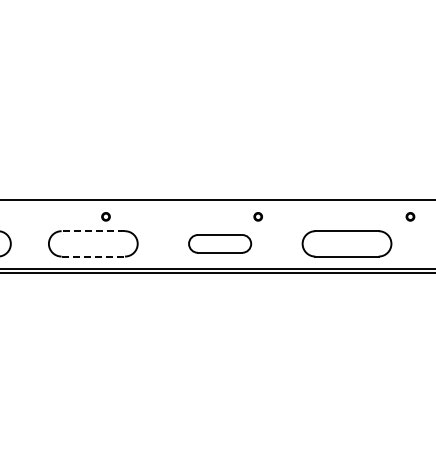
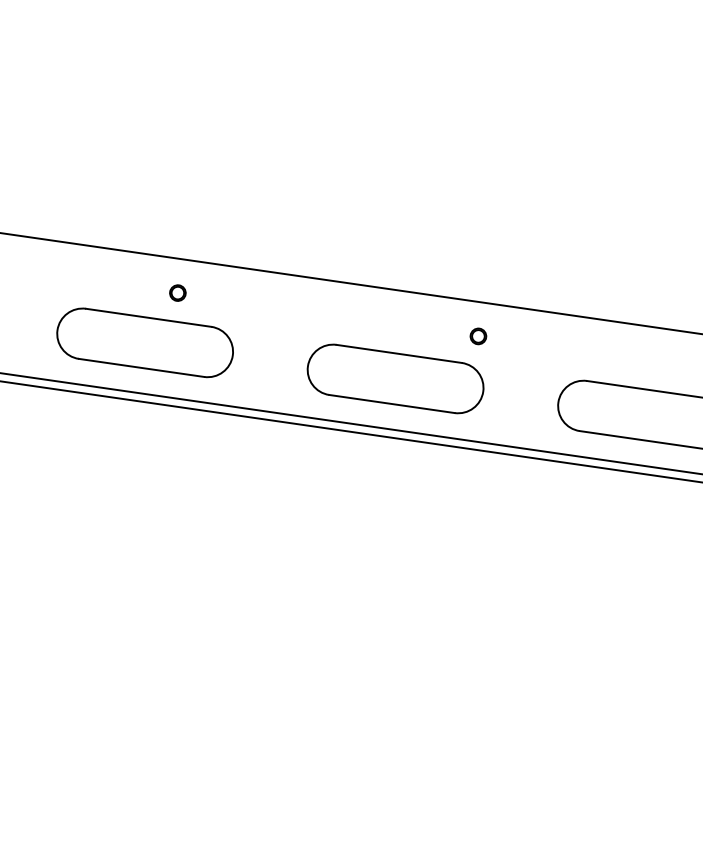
line: (93, 231) -> (149, 318), dashed -> solid
part: (219, 243) -> (394, 378), size x1.43
line: (93, 256) -> (141, 367), dashed -> solid

